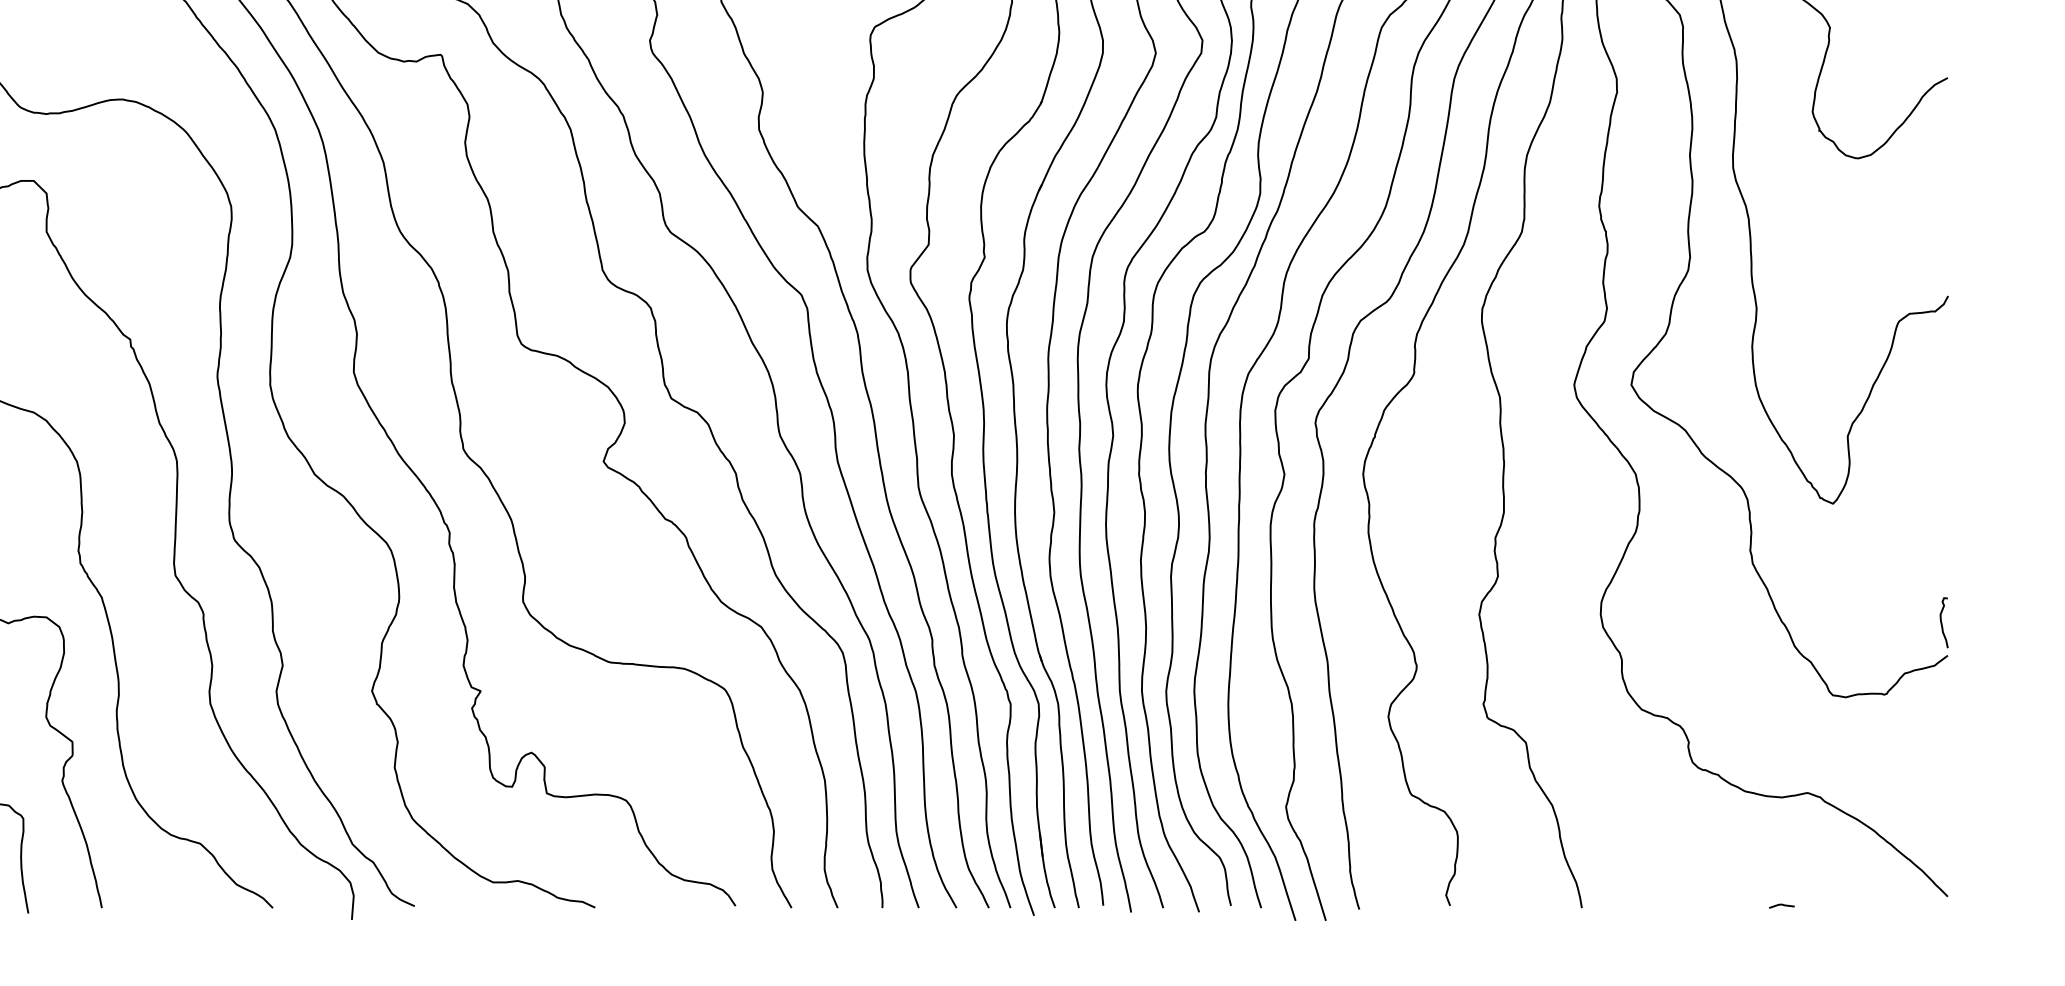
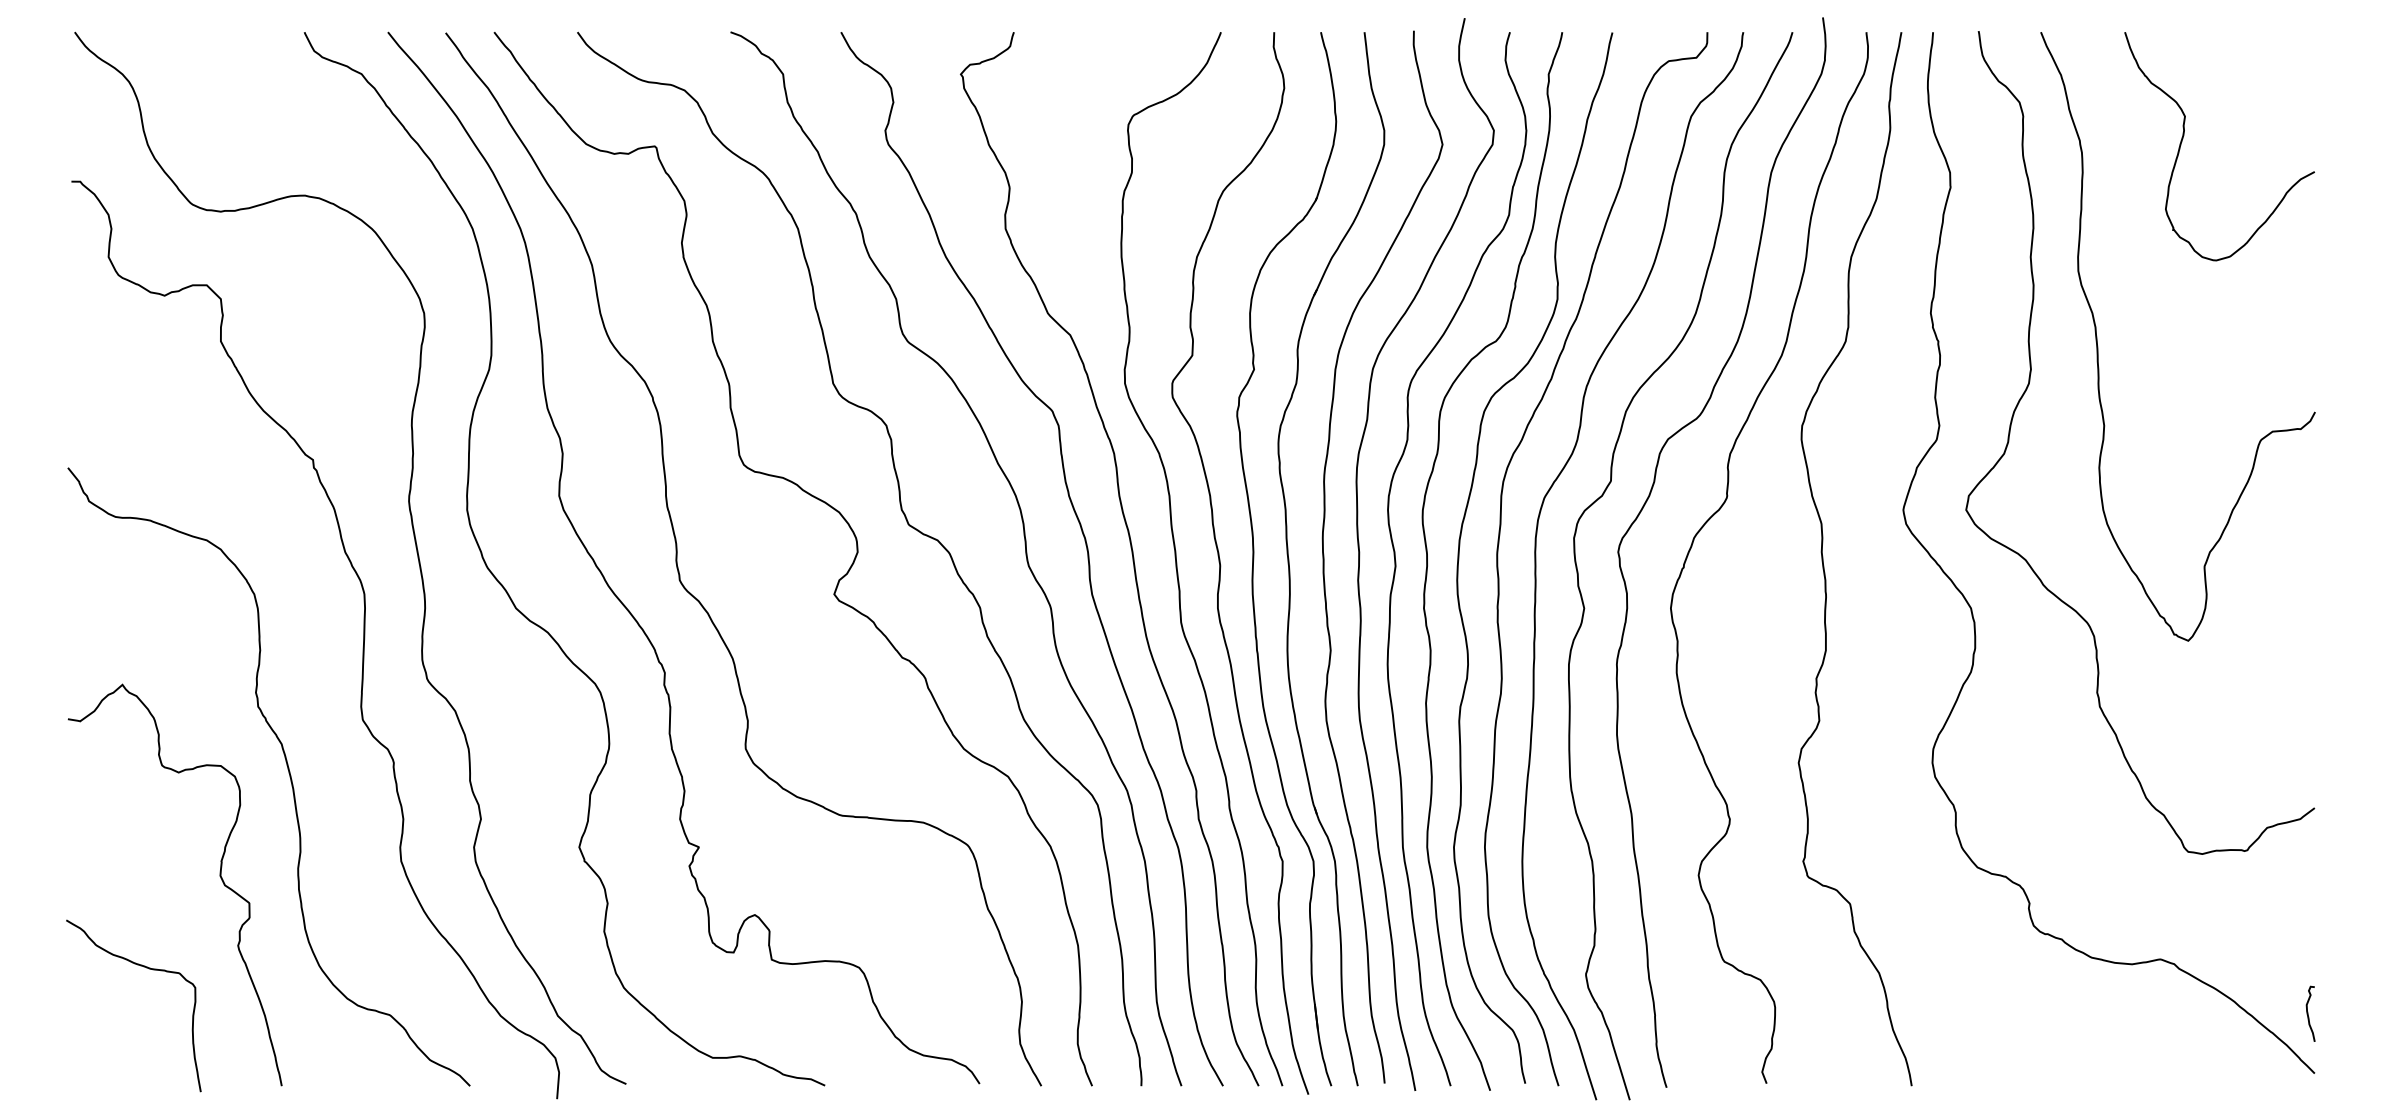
curve: (1942, 622) -> (2308, 1013), moved
line: (1781, 905) -> (2131, 1083), removed

